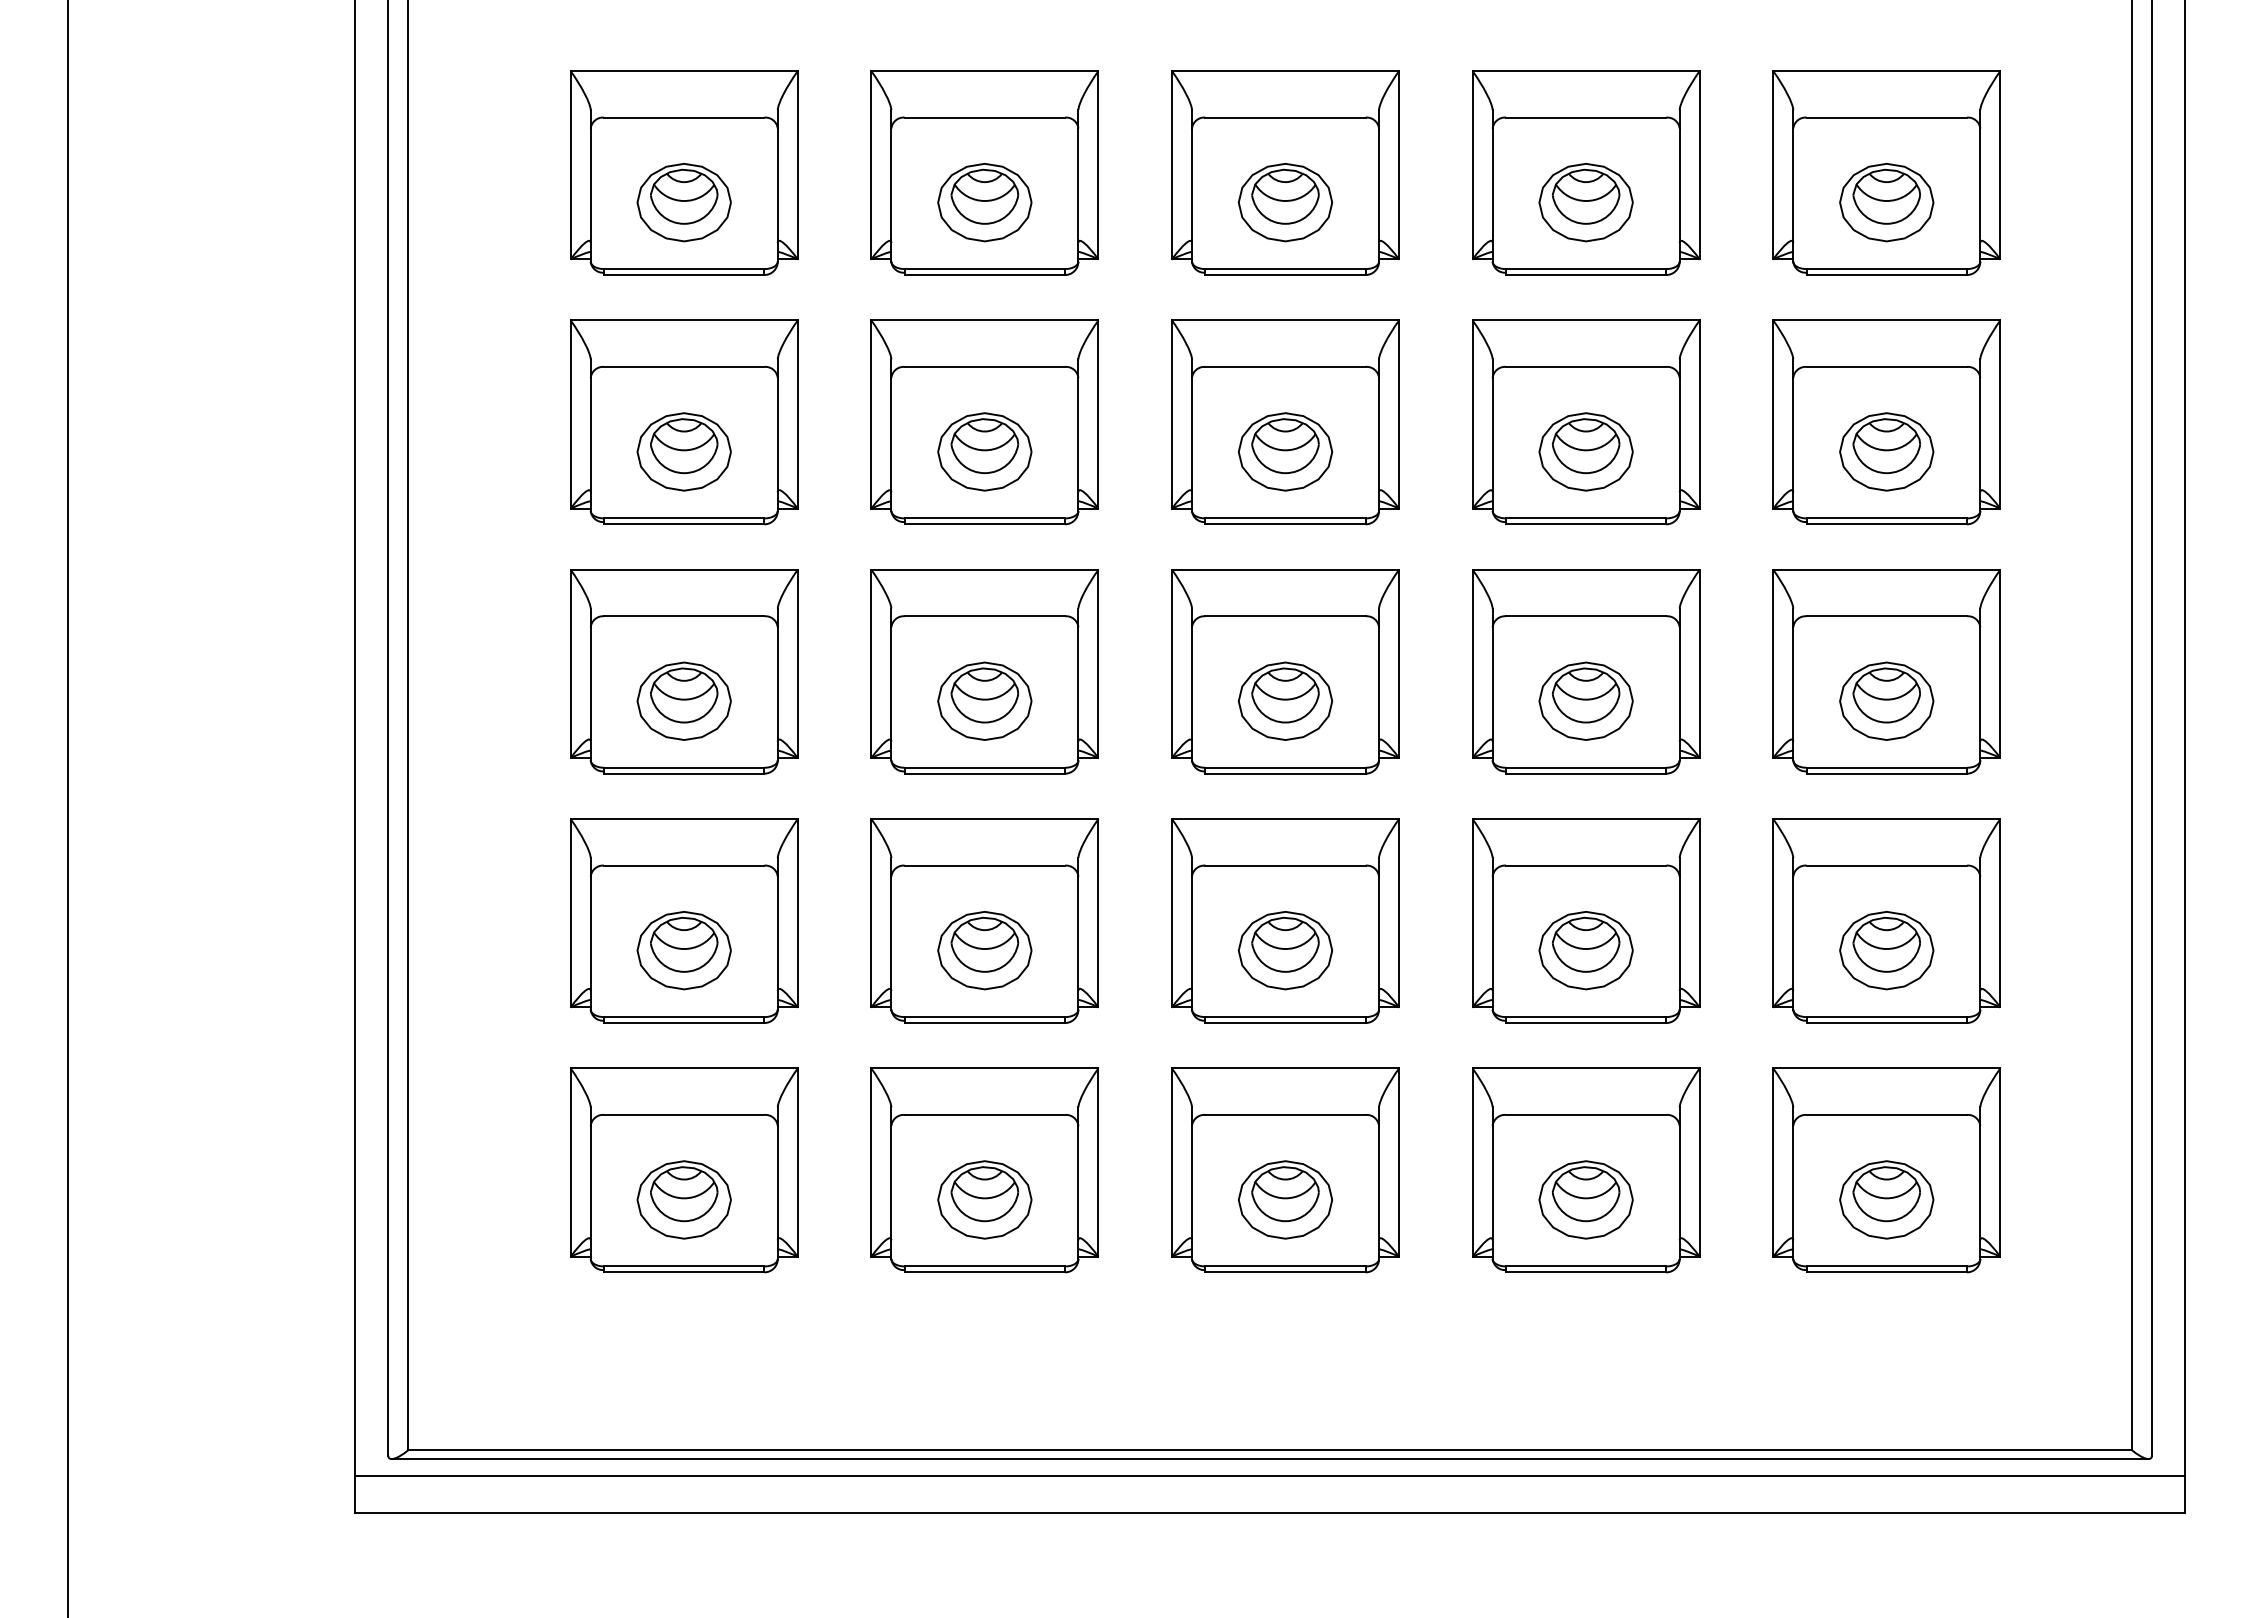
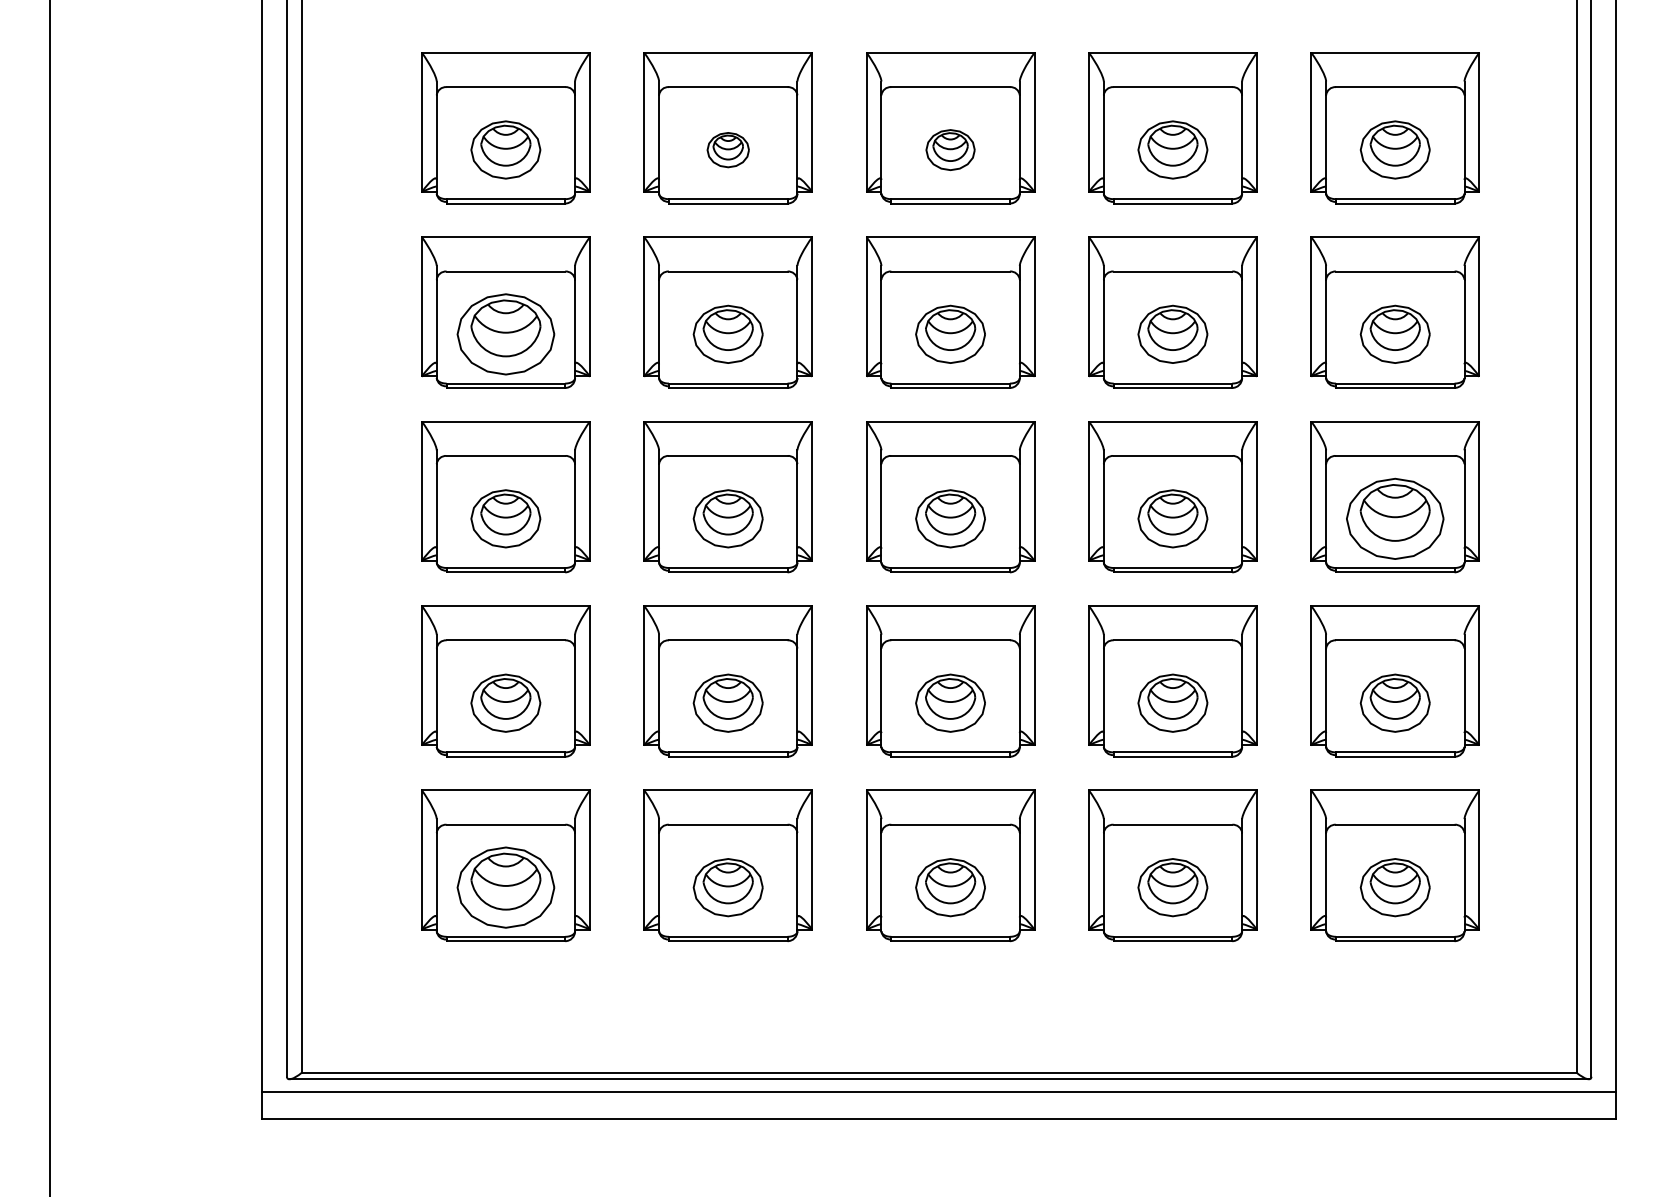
part: (984, 202) -> (727, 149), size x0.6
part: (1285, 202) -> (950, 149), size x0.7
part: (683, 451) -> (505, 334), size x1.4
part: (1886, 700) -> (1395, 518), size x1.4
part: (683, 1199) -> (505, 887), size x1.4

